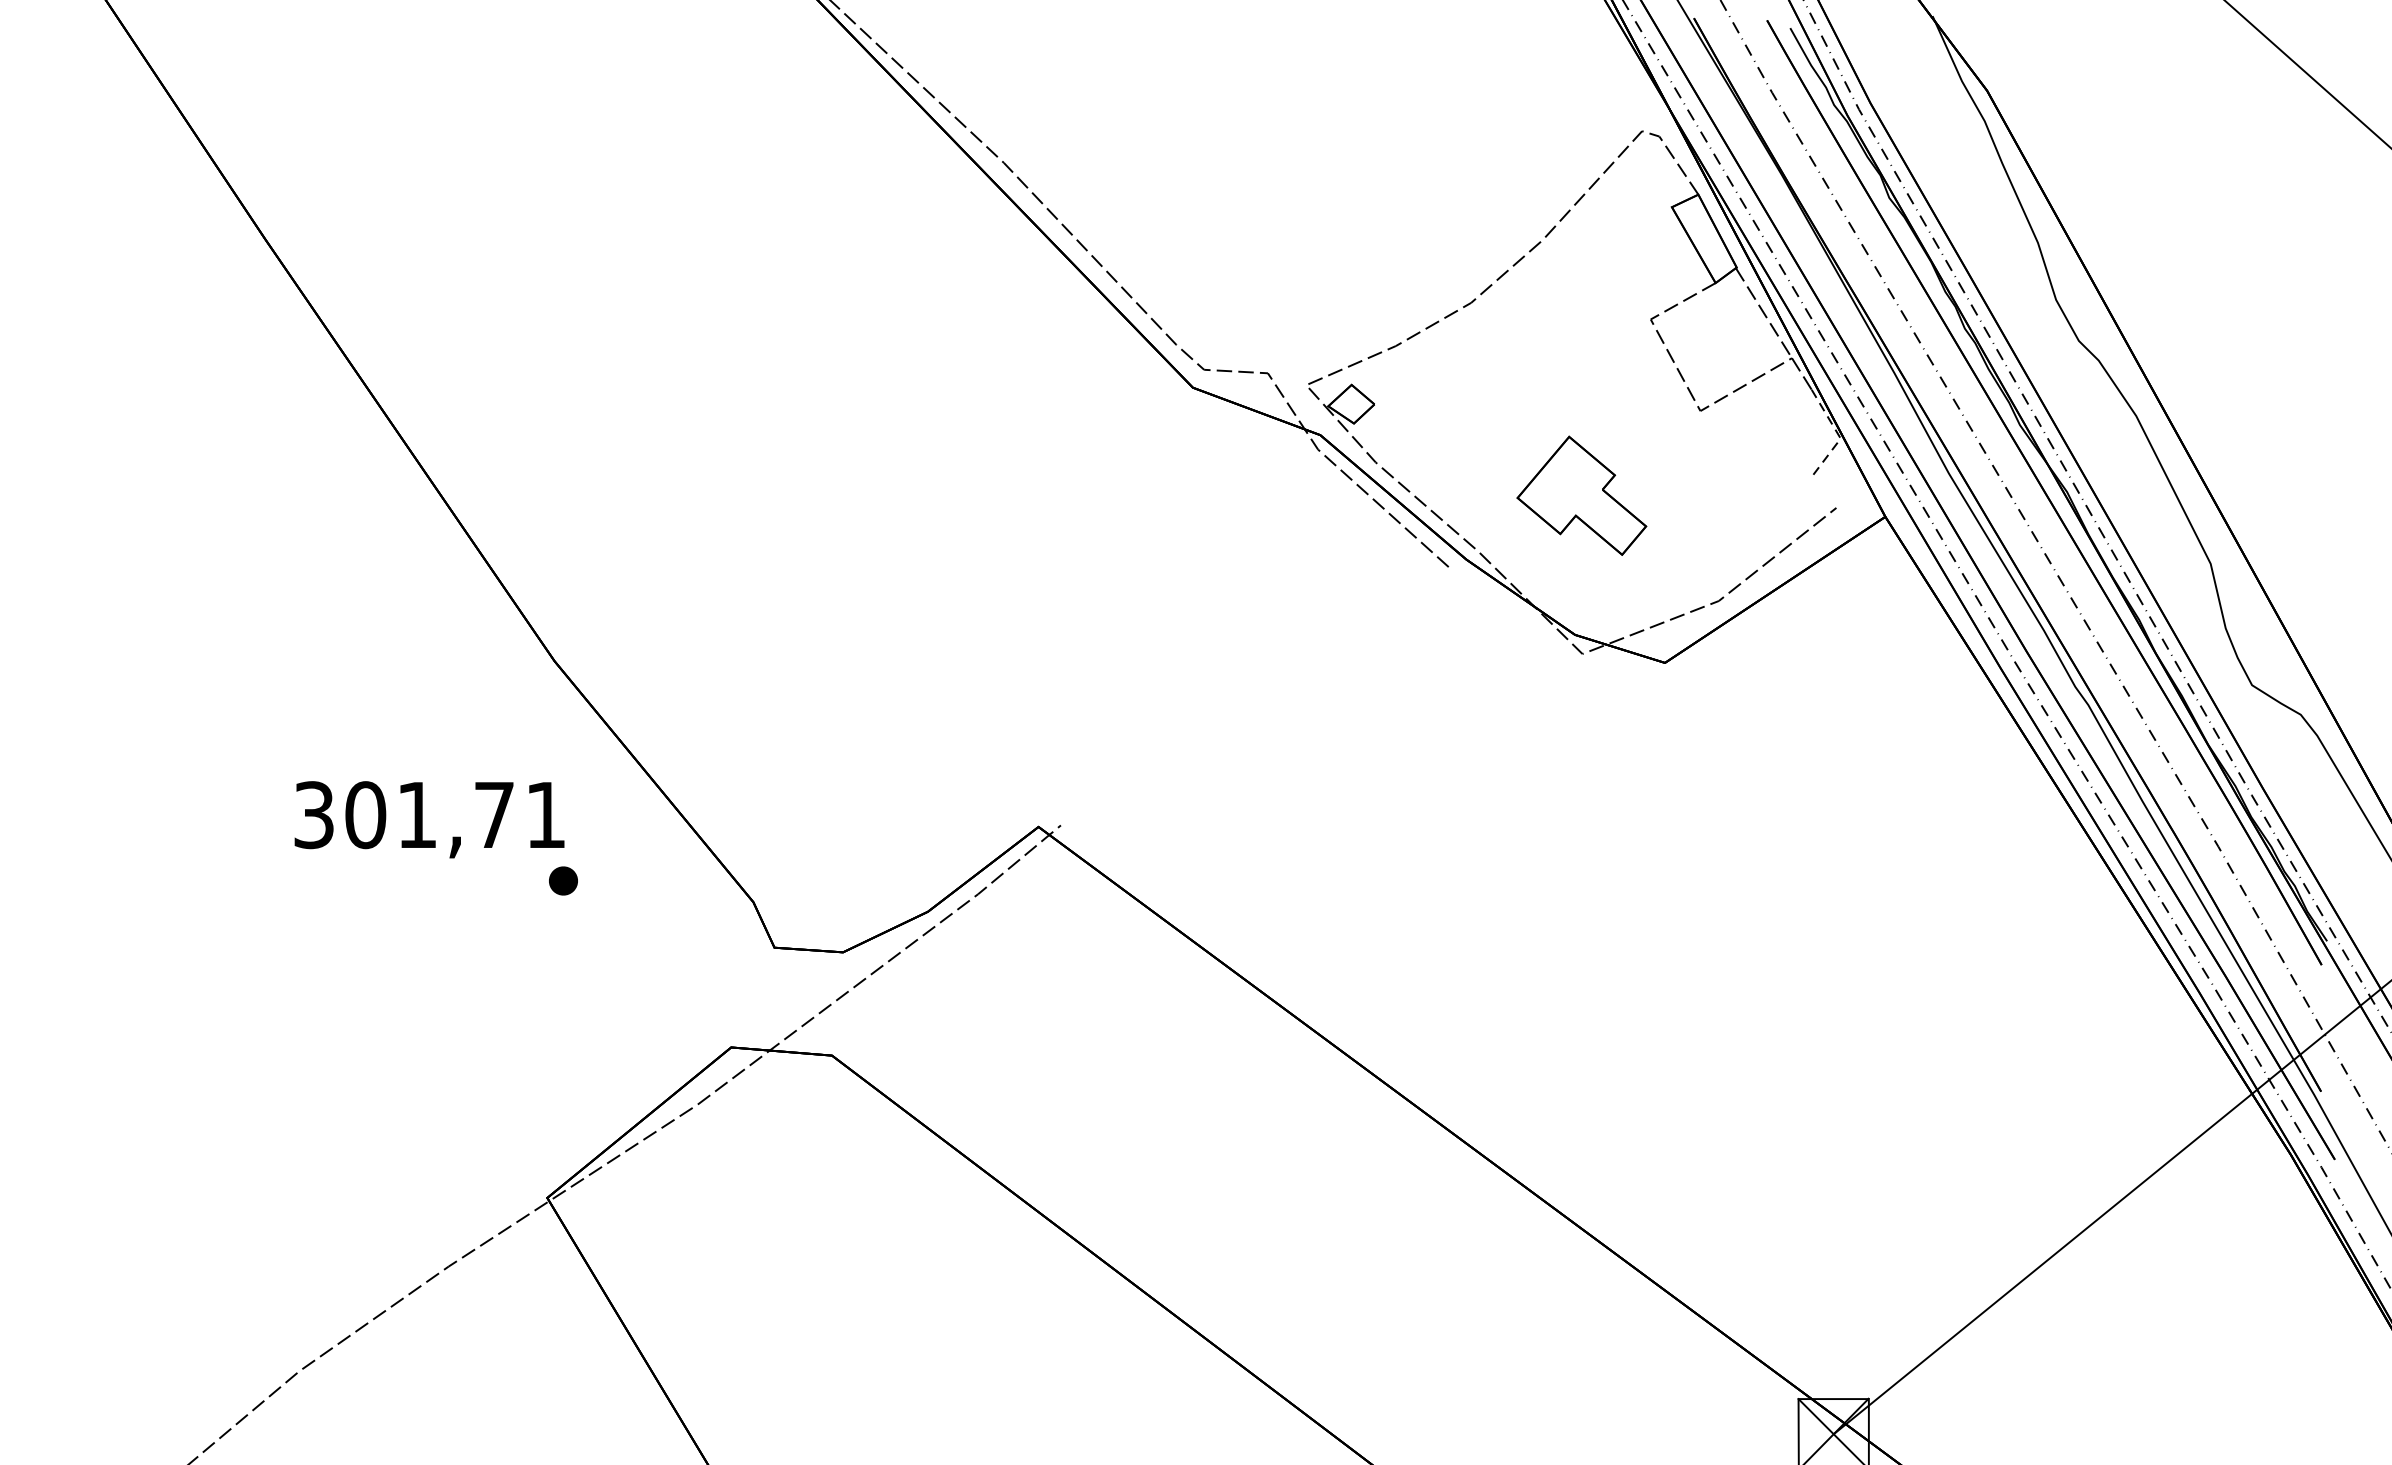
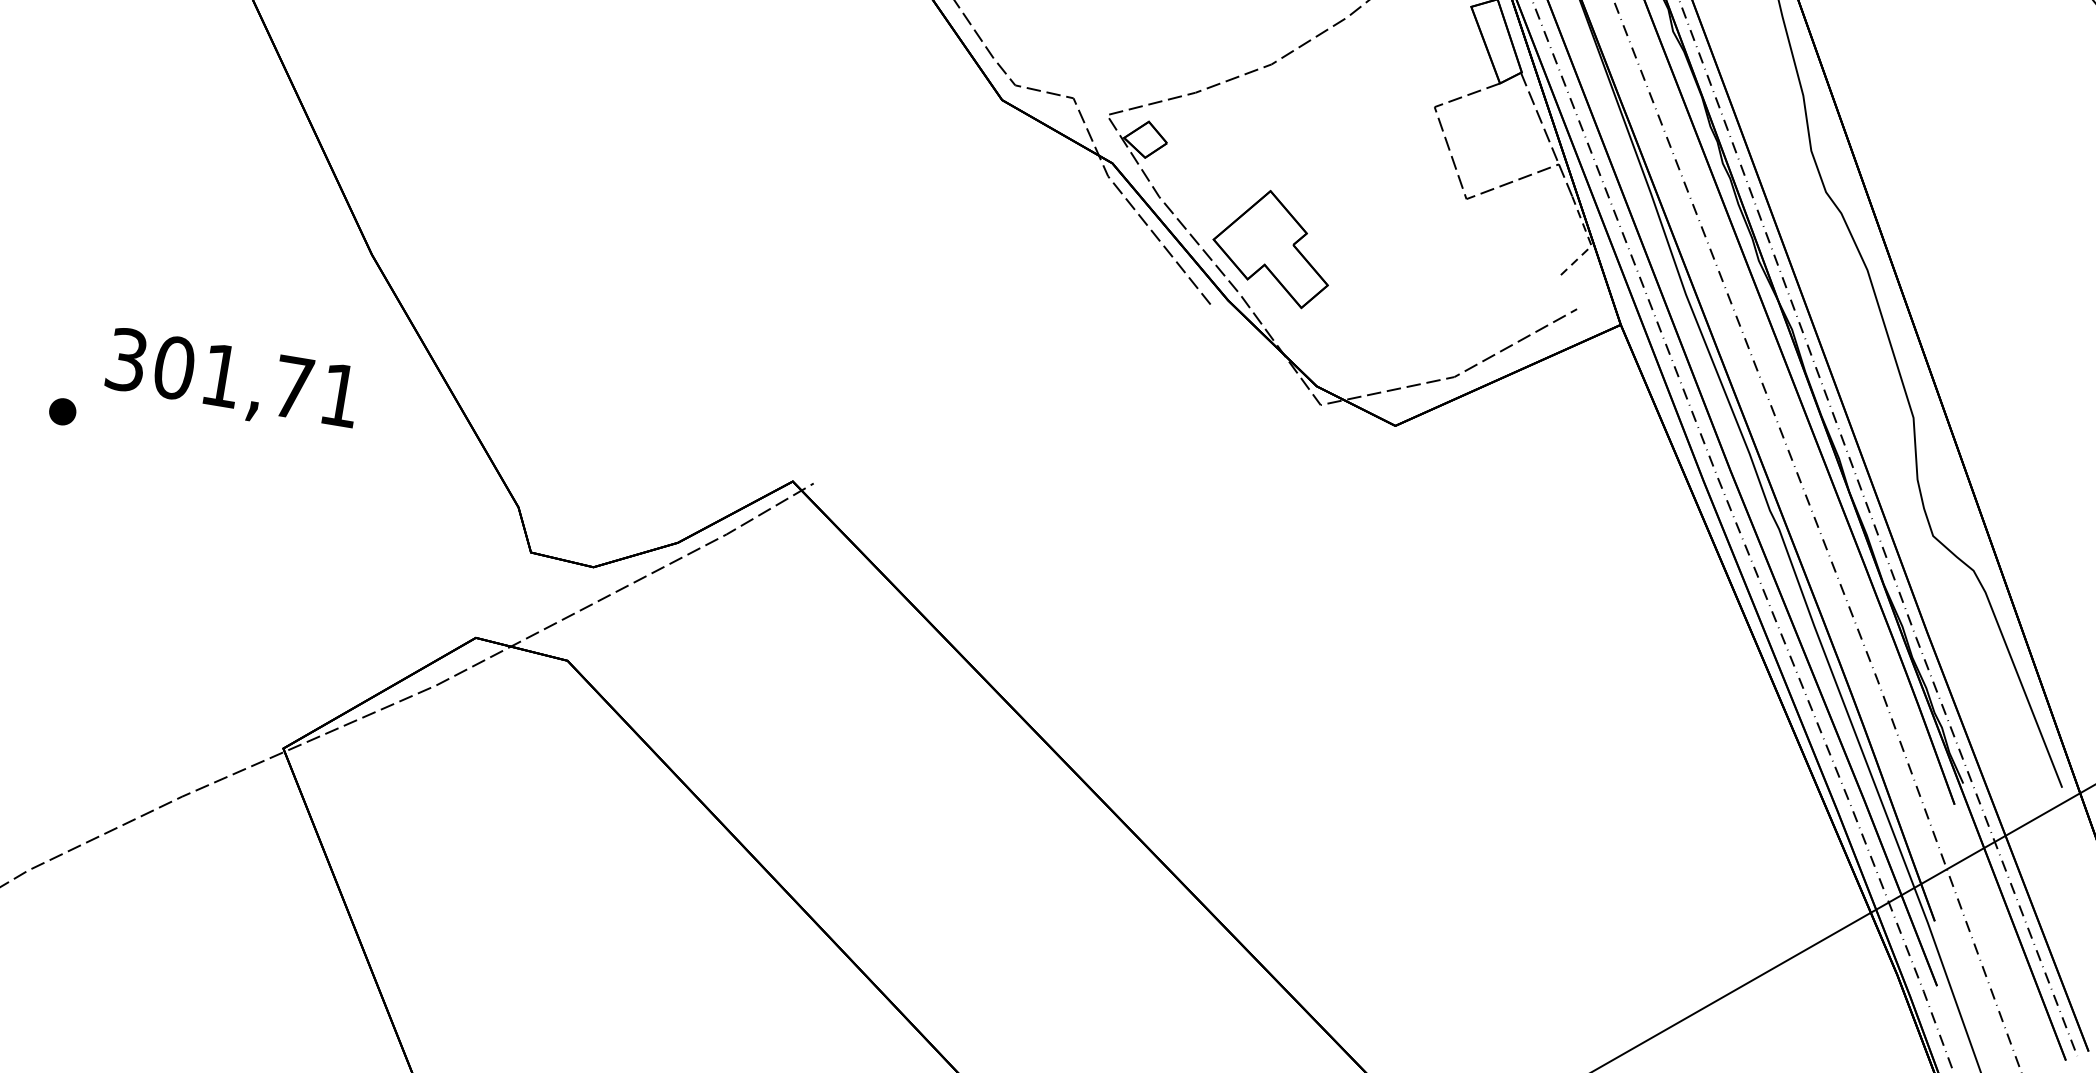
part: (1581, 495) -> (1272, 247), moved
part: (563, 880) -> (62, 411), moved

